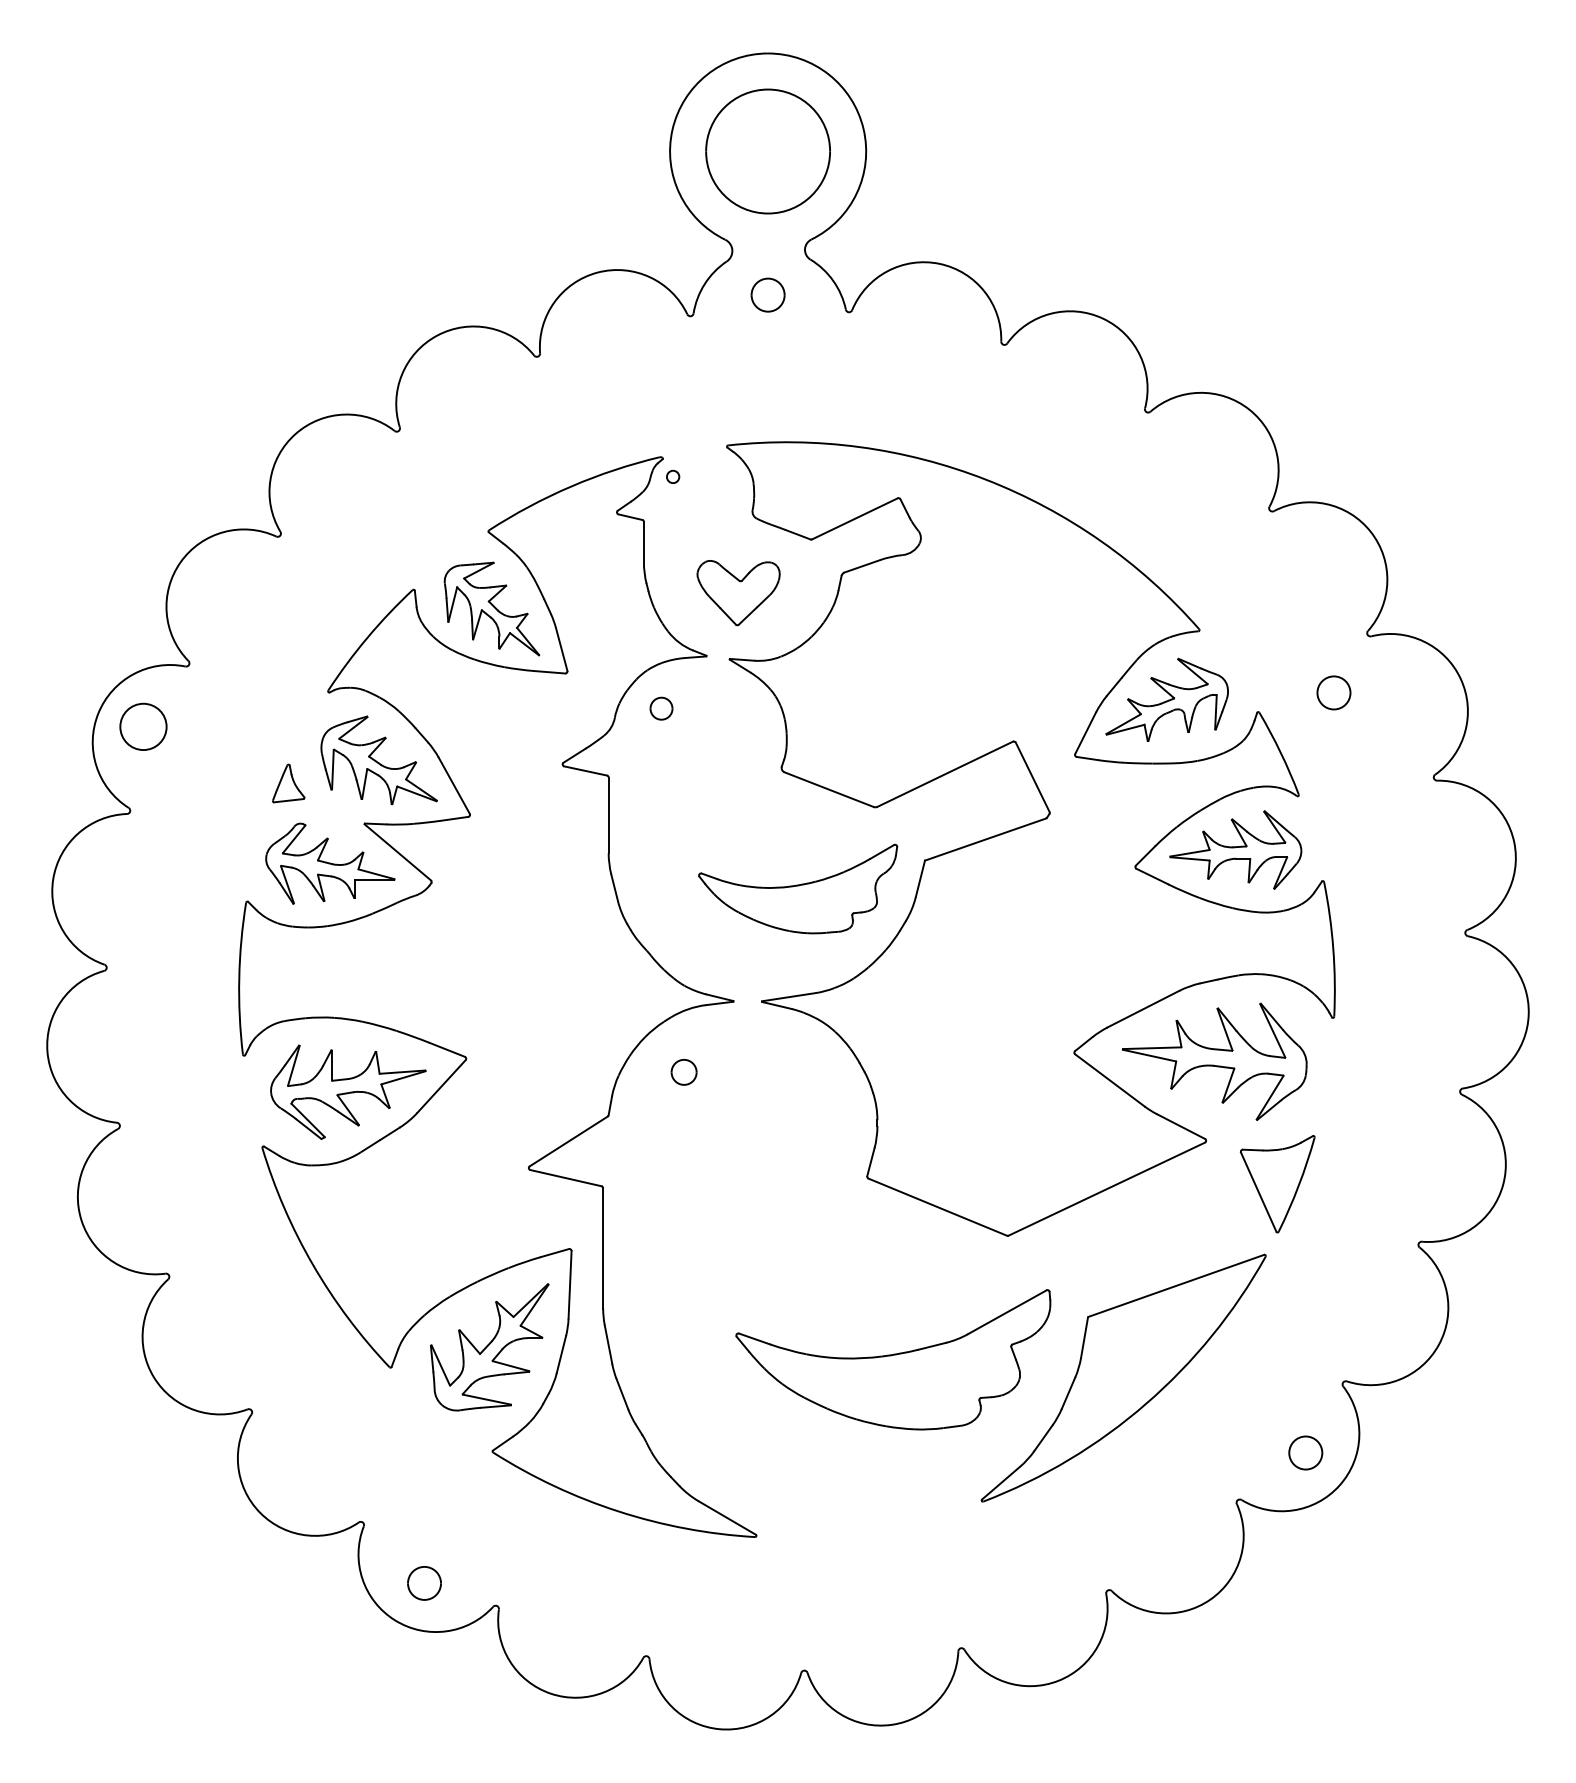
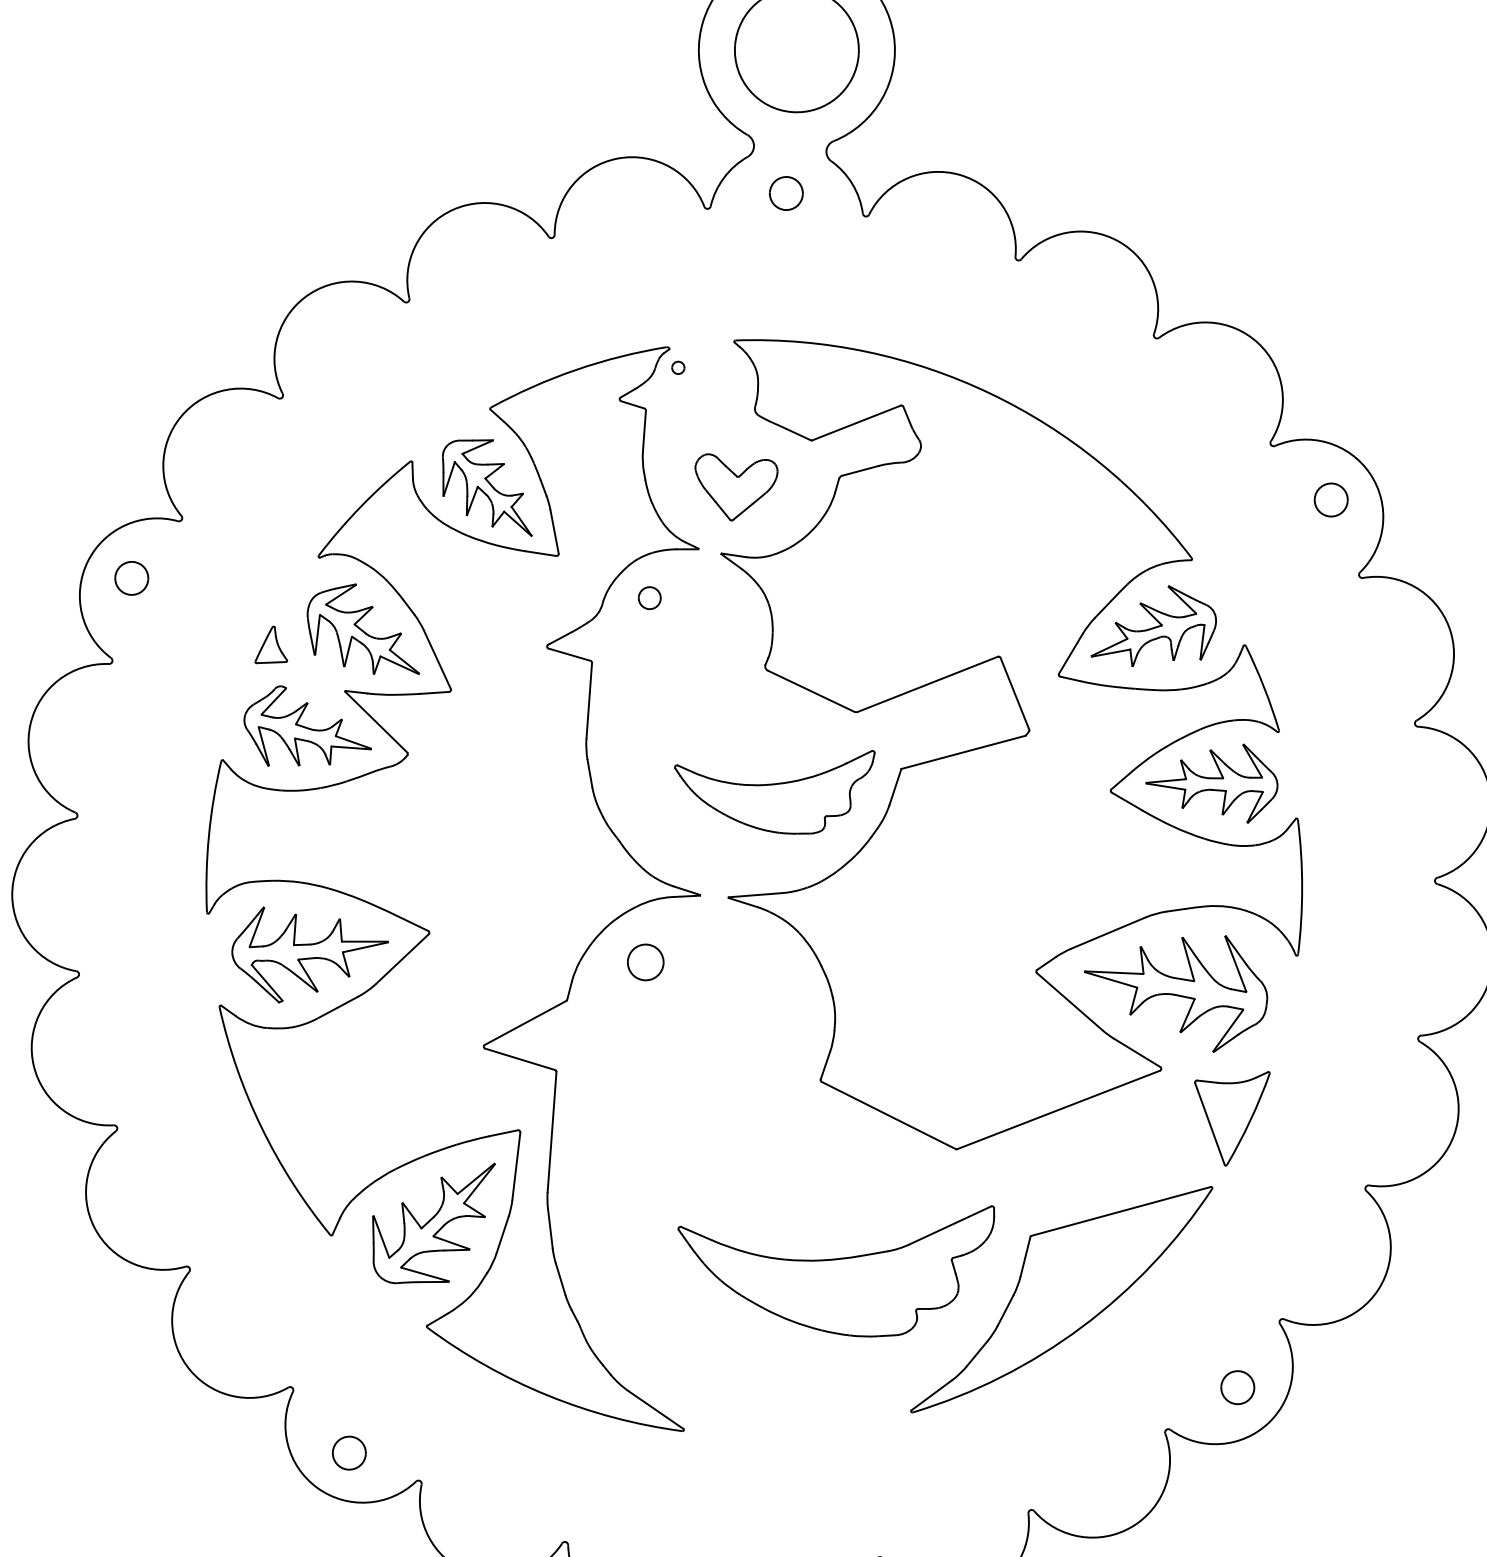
part: (1333, 692) -> (1330, 499), moved
part: (143, 726) -> (131, 577), size x0.71
part: (683, 1072) -> (645, 962), size x1.43

